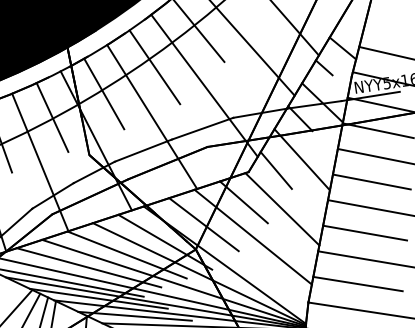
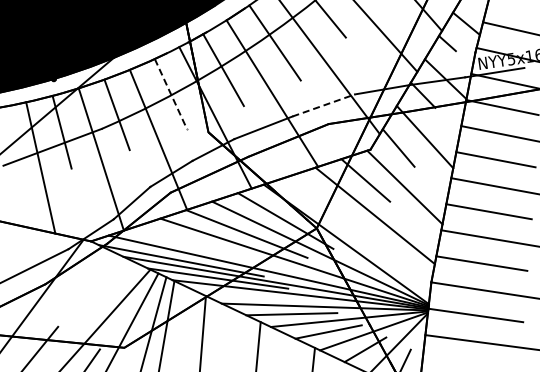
line: (52, 117) -> (170, 94), solid -> dashed
line: (203, 128) -> (324, 105), solid -> dashed
line: (203, 225) -> (324, 203), removed
line: (88, 267) -> (207, 246), removed
line: (134, 315) -> (254, 295), removed

